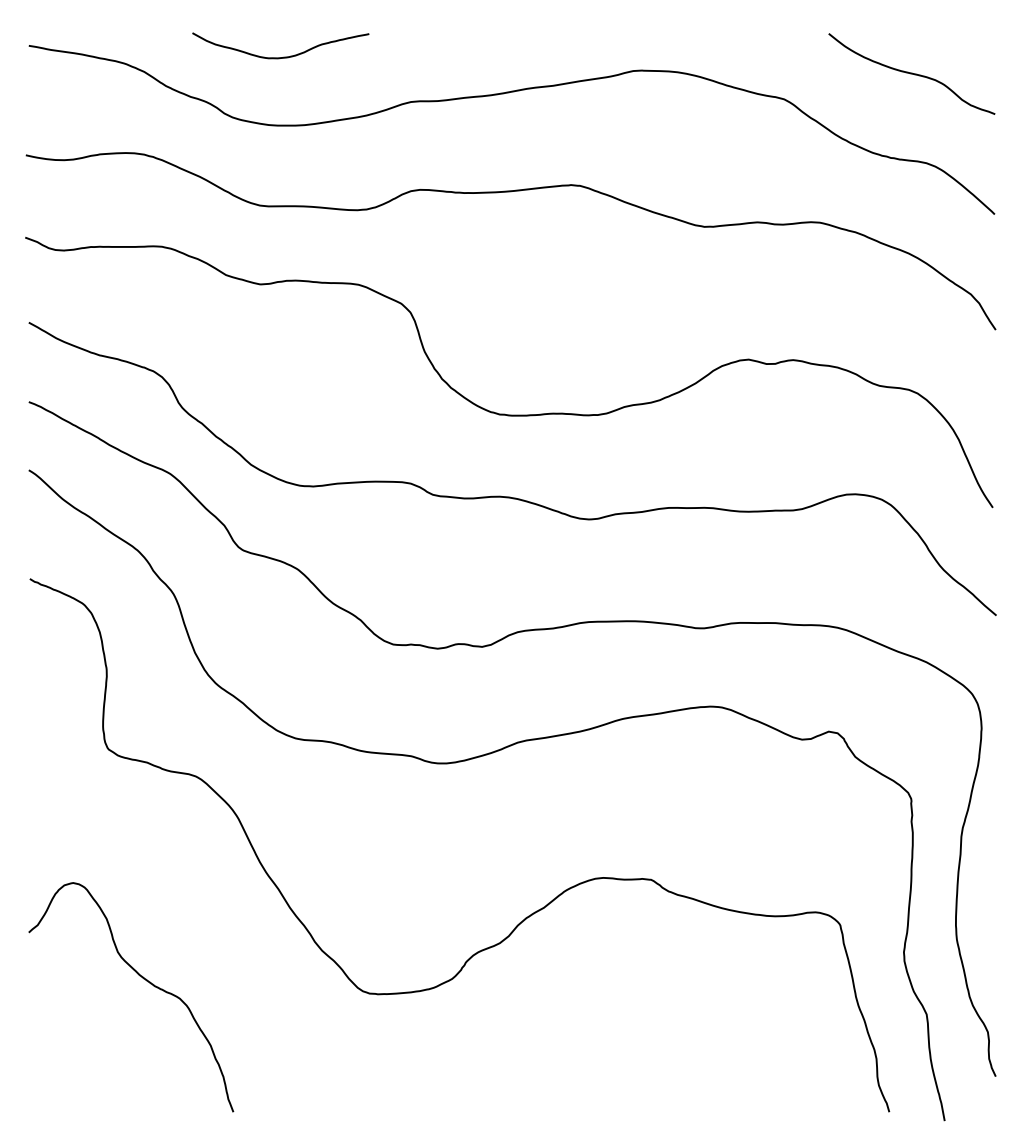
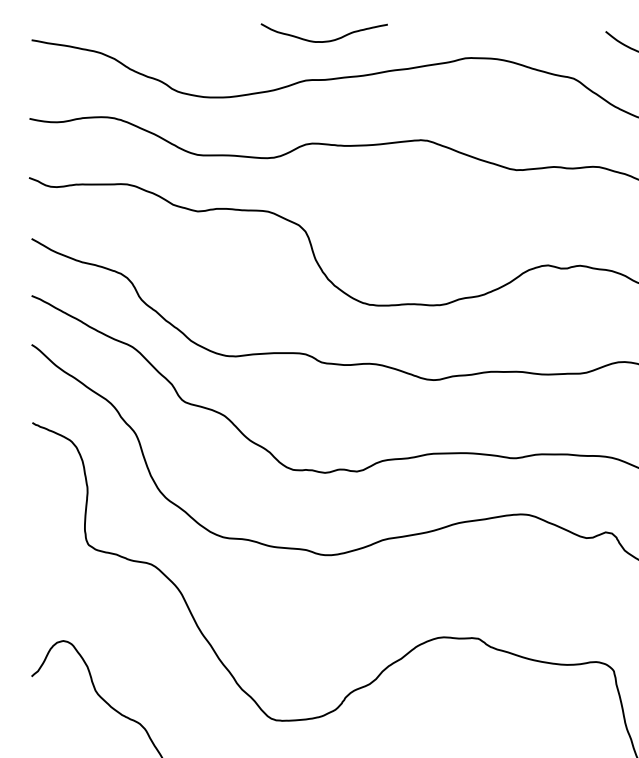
curve: (283, 56) -> (326, 40), moved

